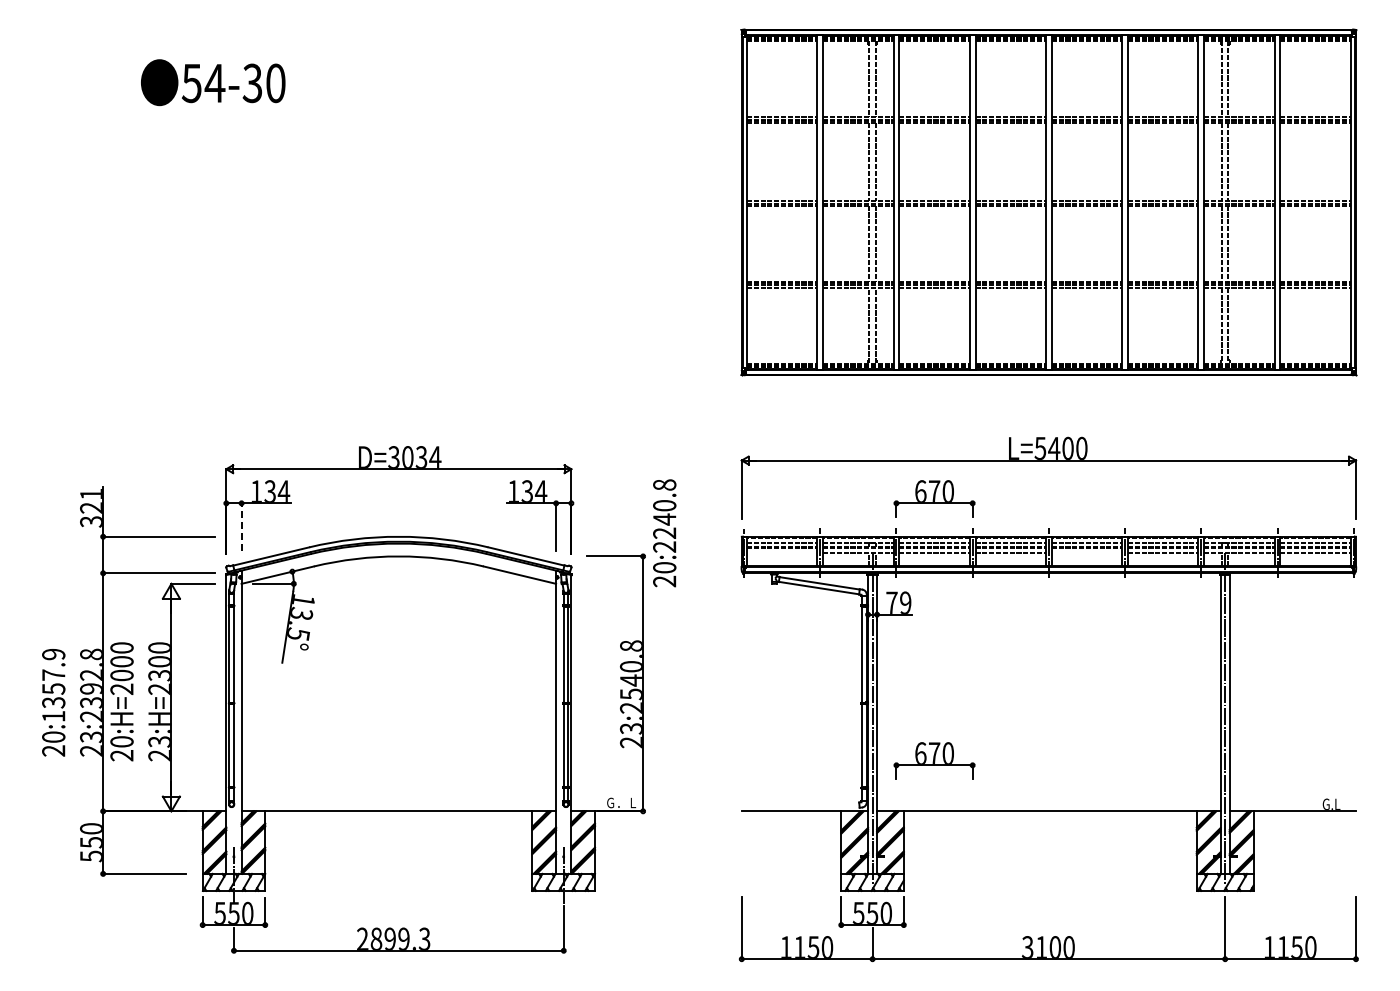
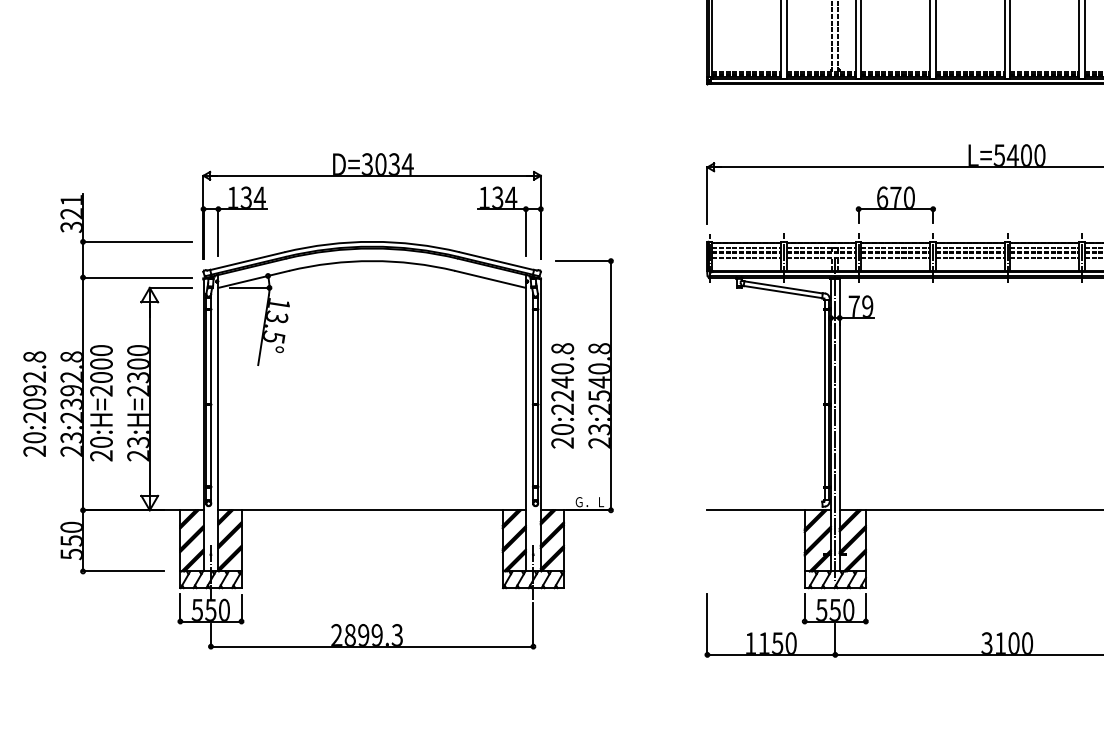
line: (241, 526) -> (218, 231), dashed -> solid
text: (664, 533) -> (562, 396), moved
line: (781, 552) -> (746, 257), added
line: (1086, 552) -> (1044, 257), added
text: (53, 685) -> (34, 387), 20:1357.9 -> 20:2092.8
part: (934, 760) -> (895, 460), removed

